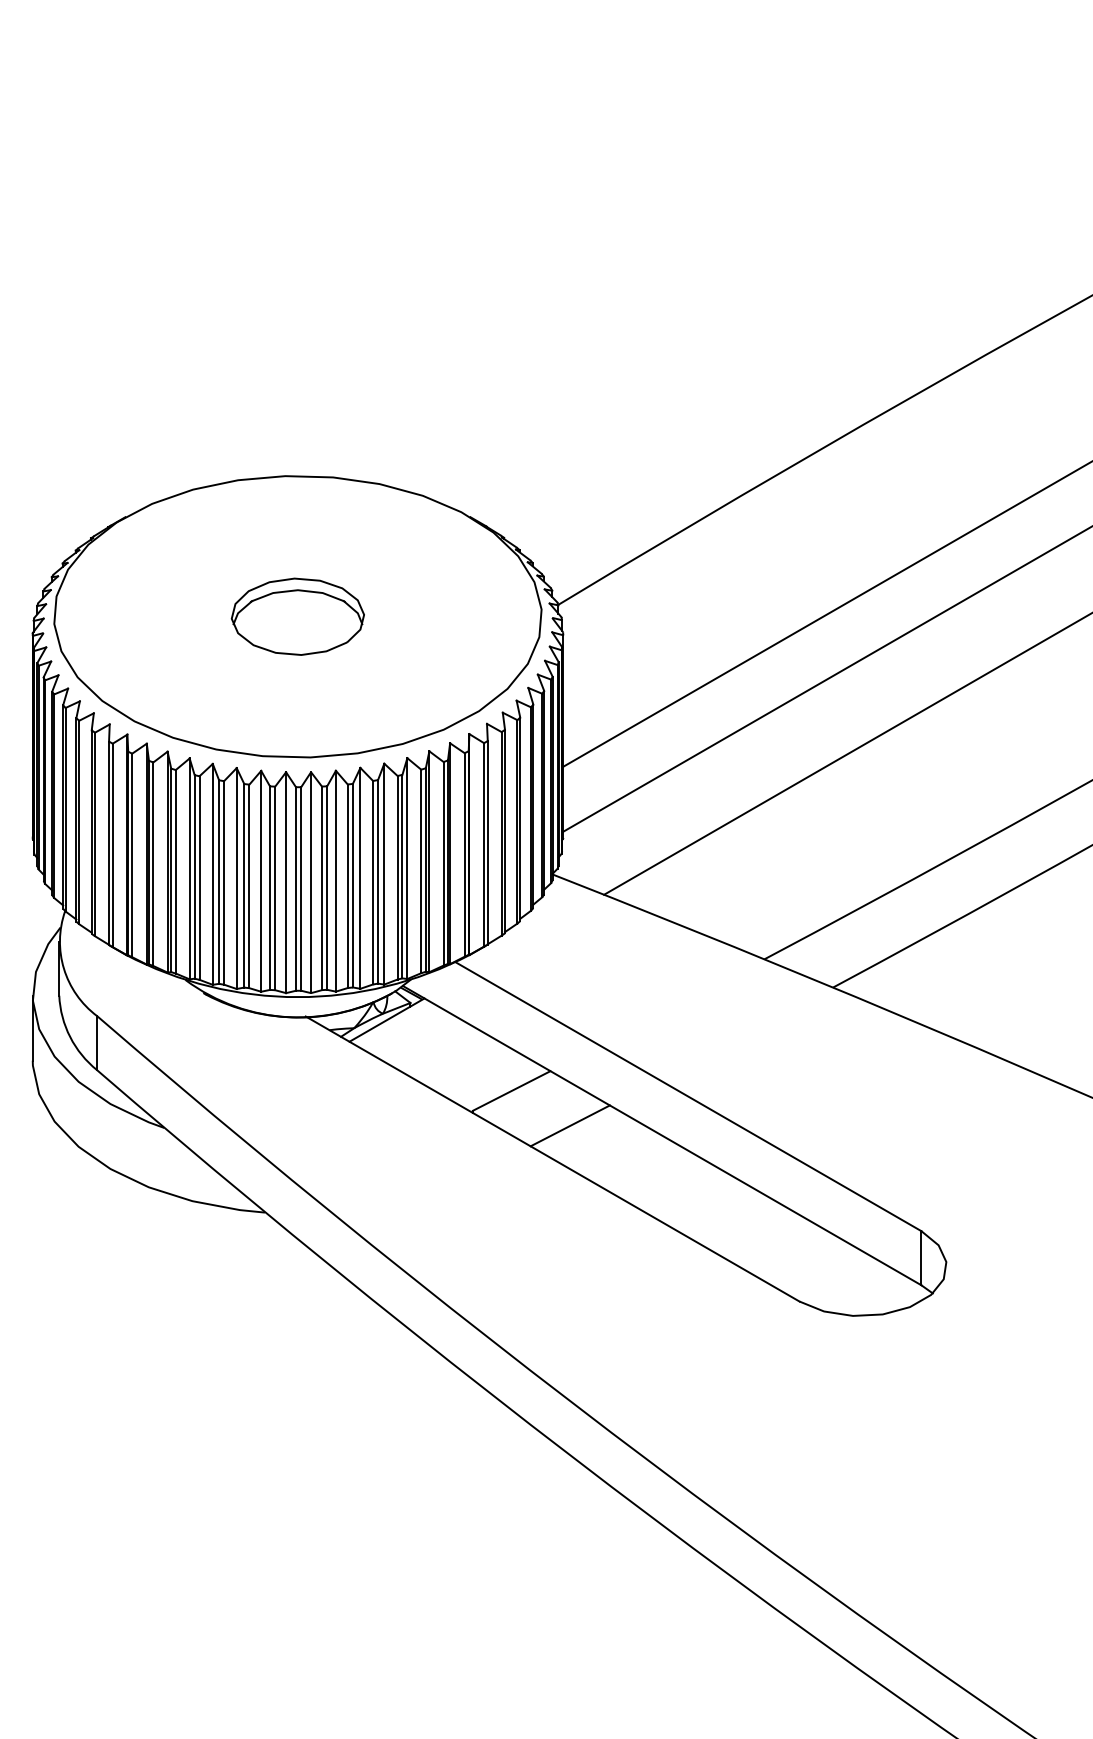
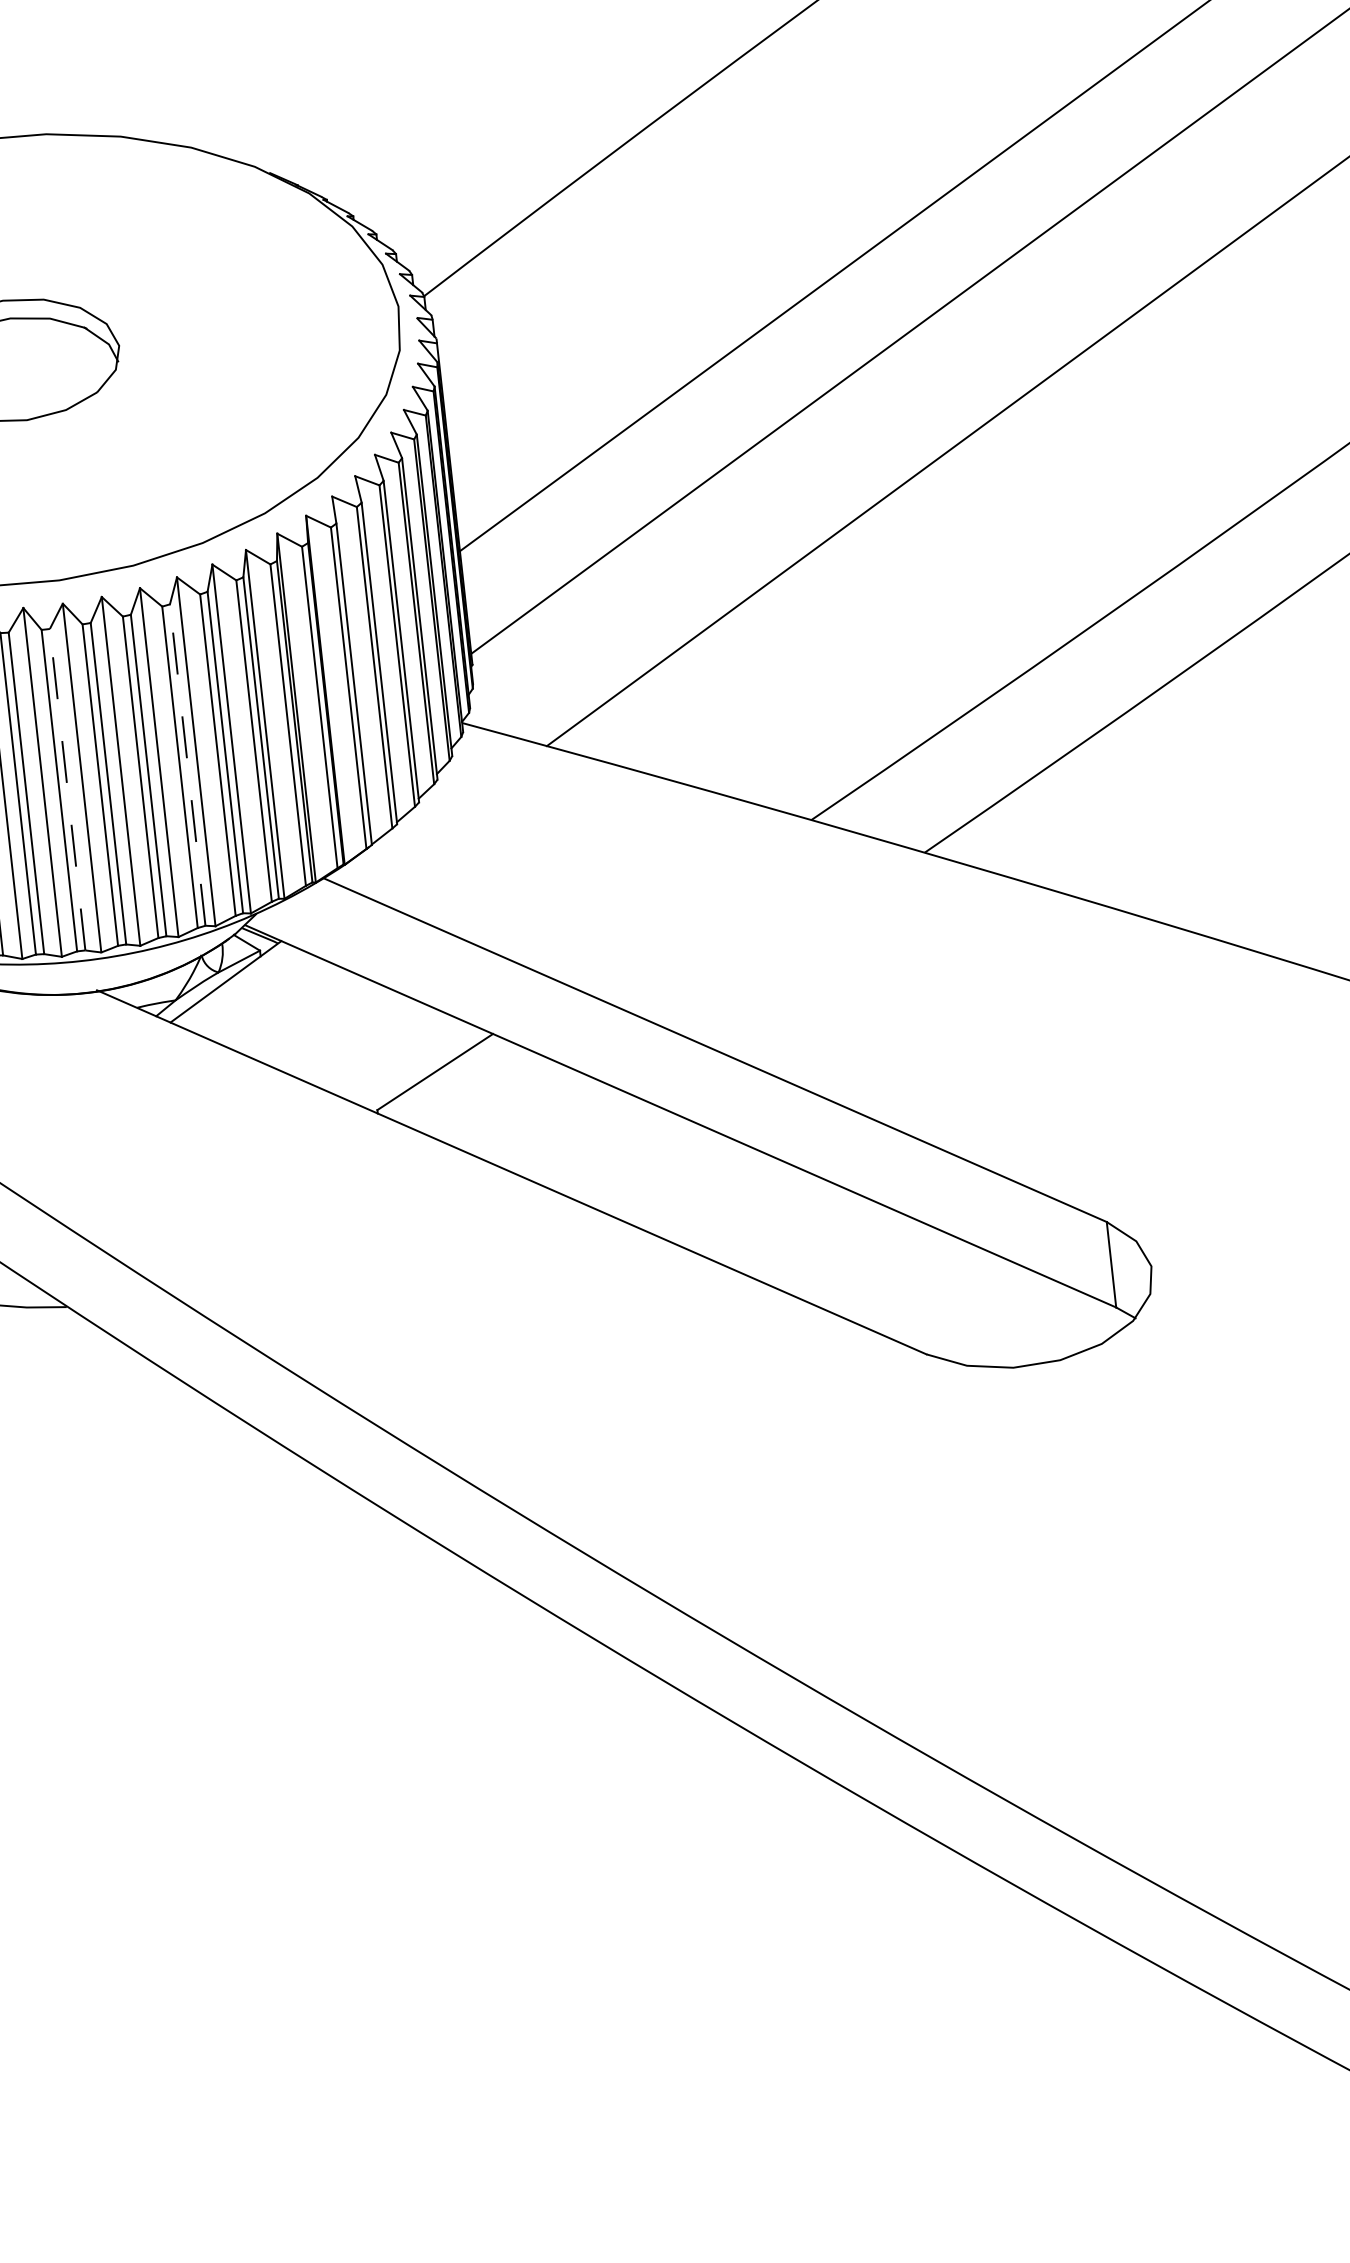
line: (378, 881) -> (188, 764), solid -> dashed
line: (301, 888) -> (67, 788), solid -> dashed
line: (569, 1125) -> (532, 1116), removed

